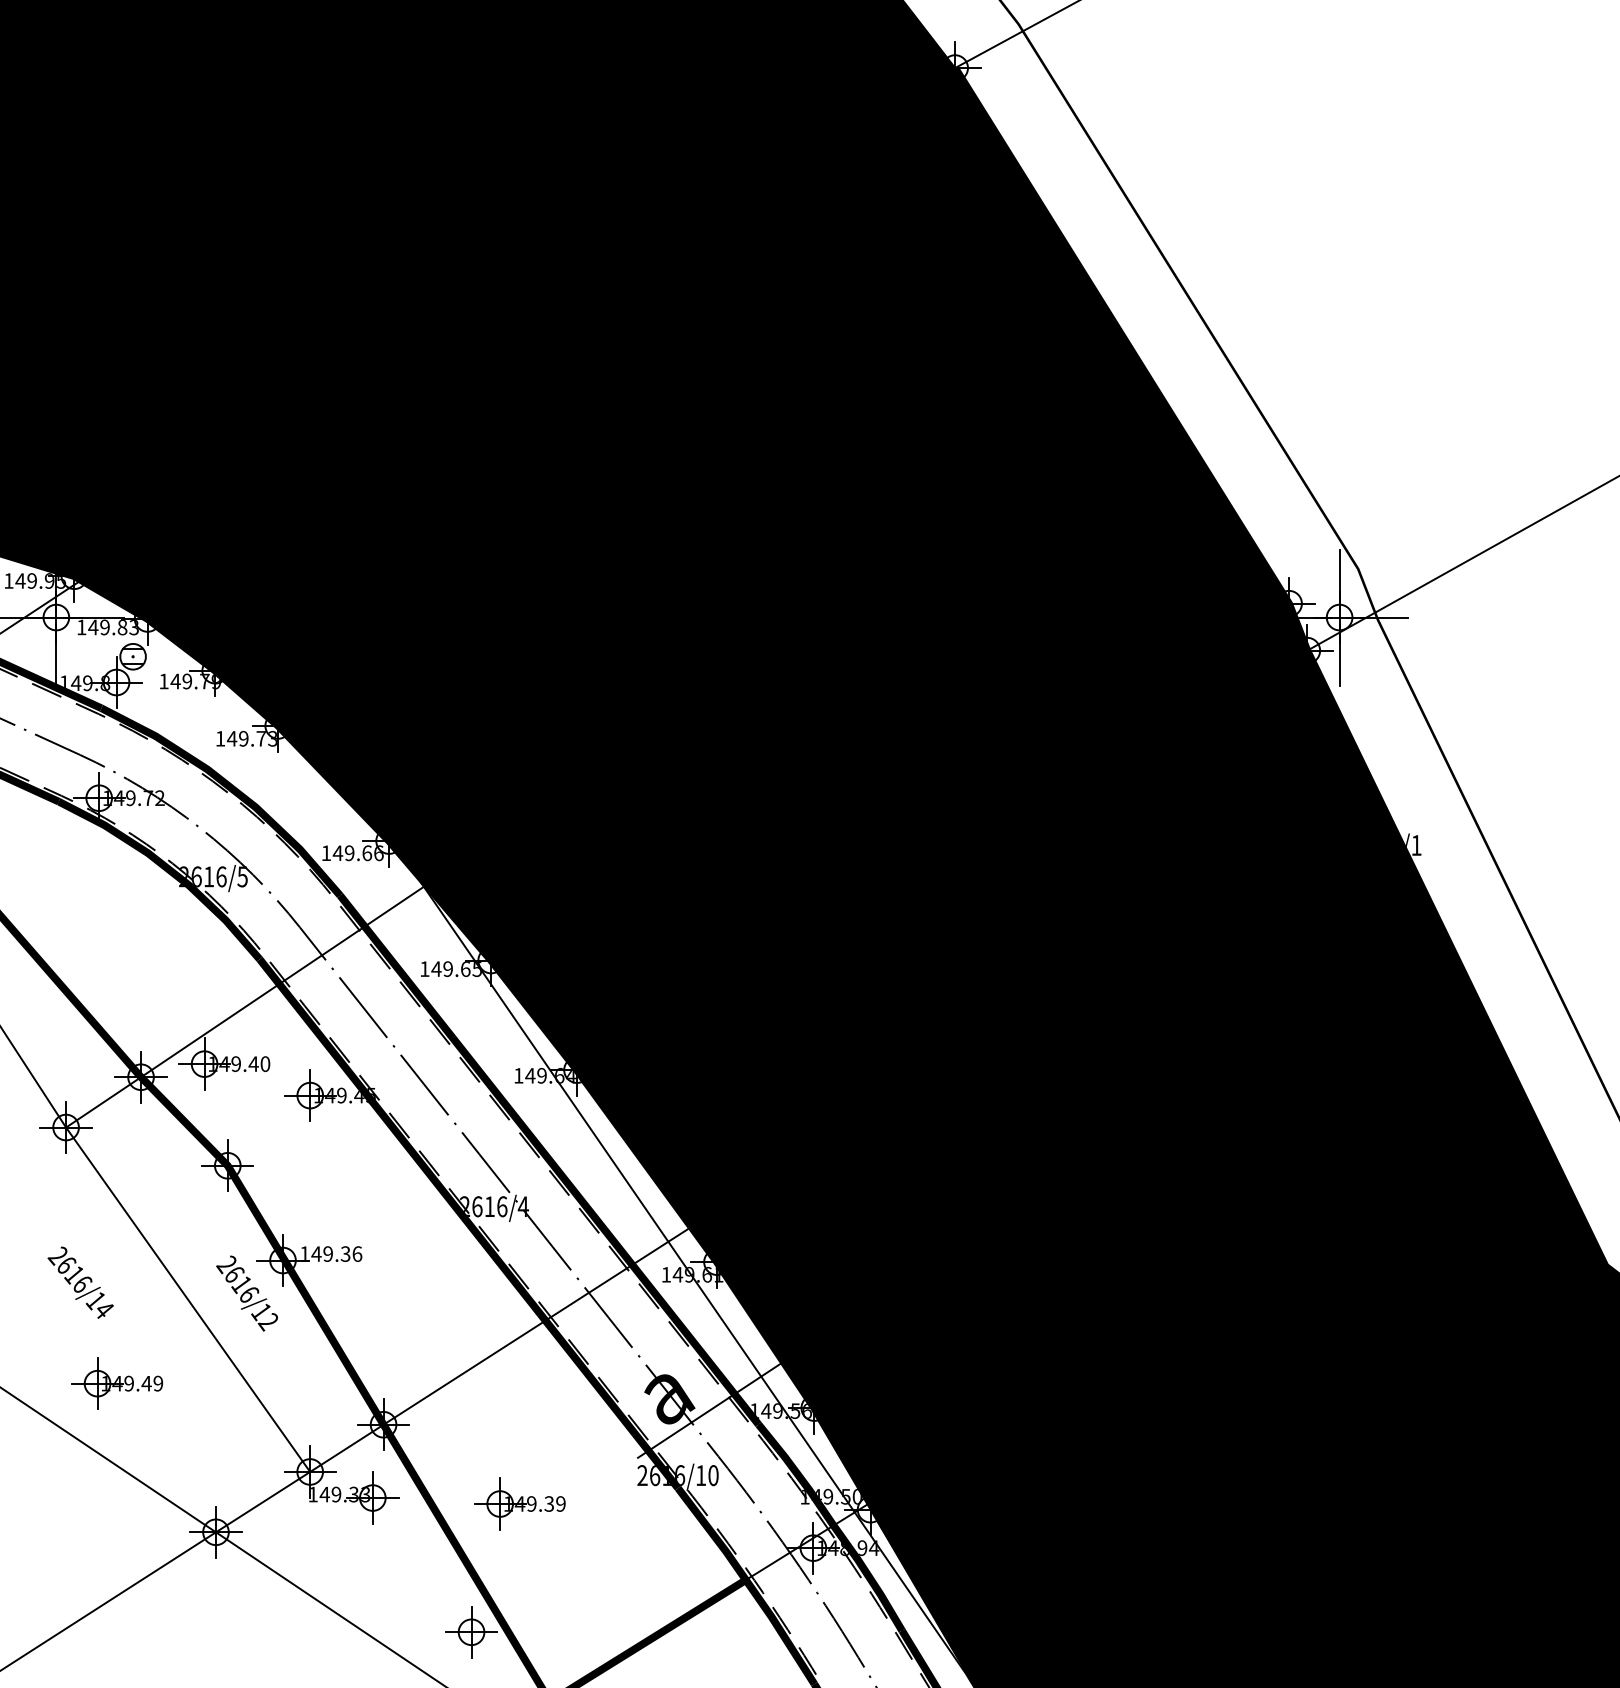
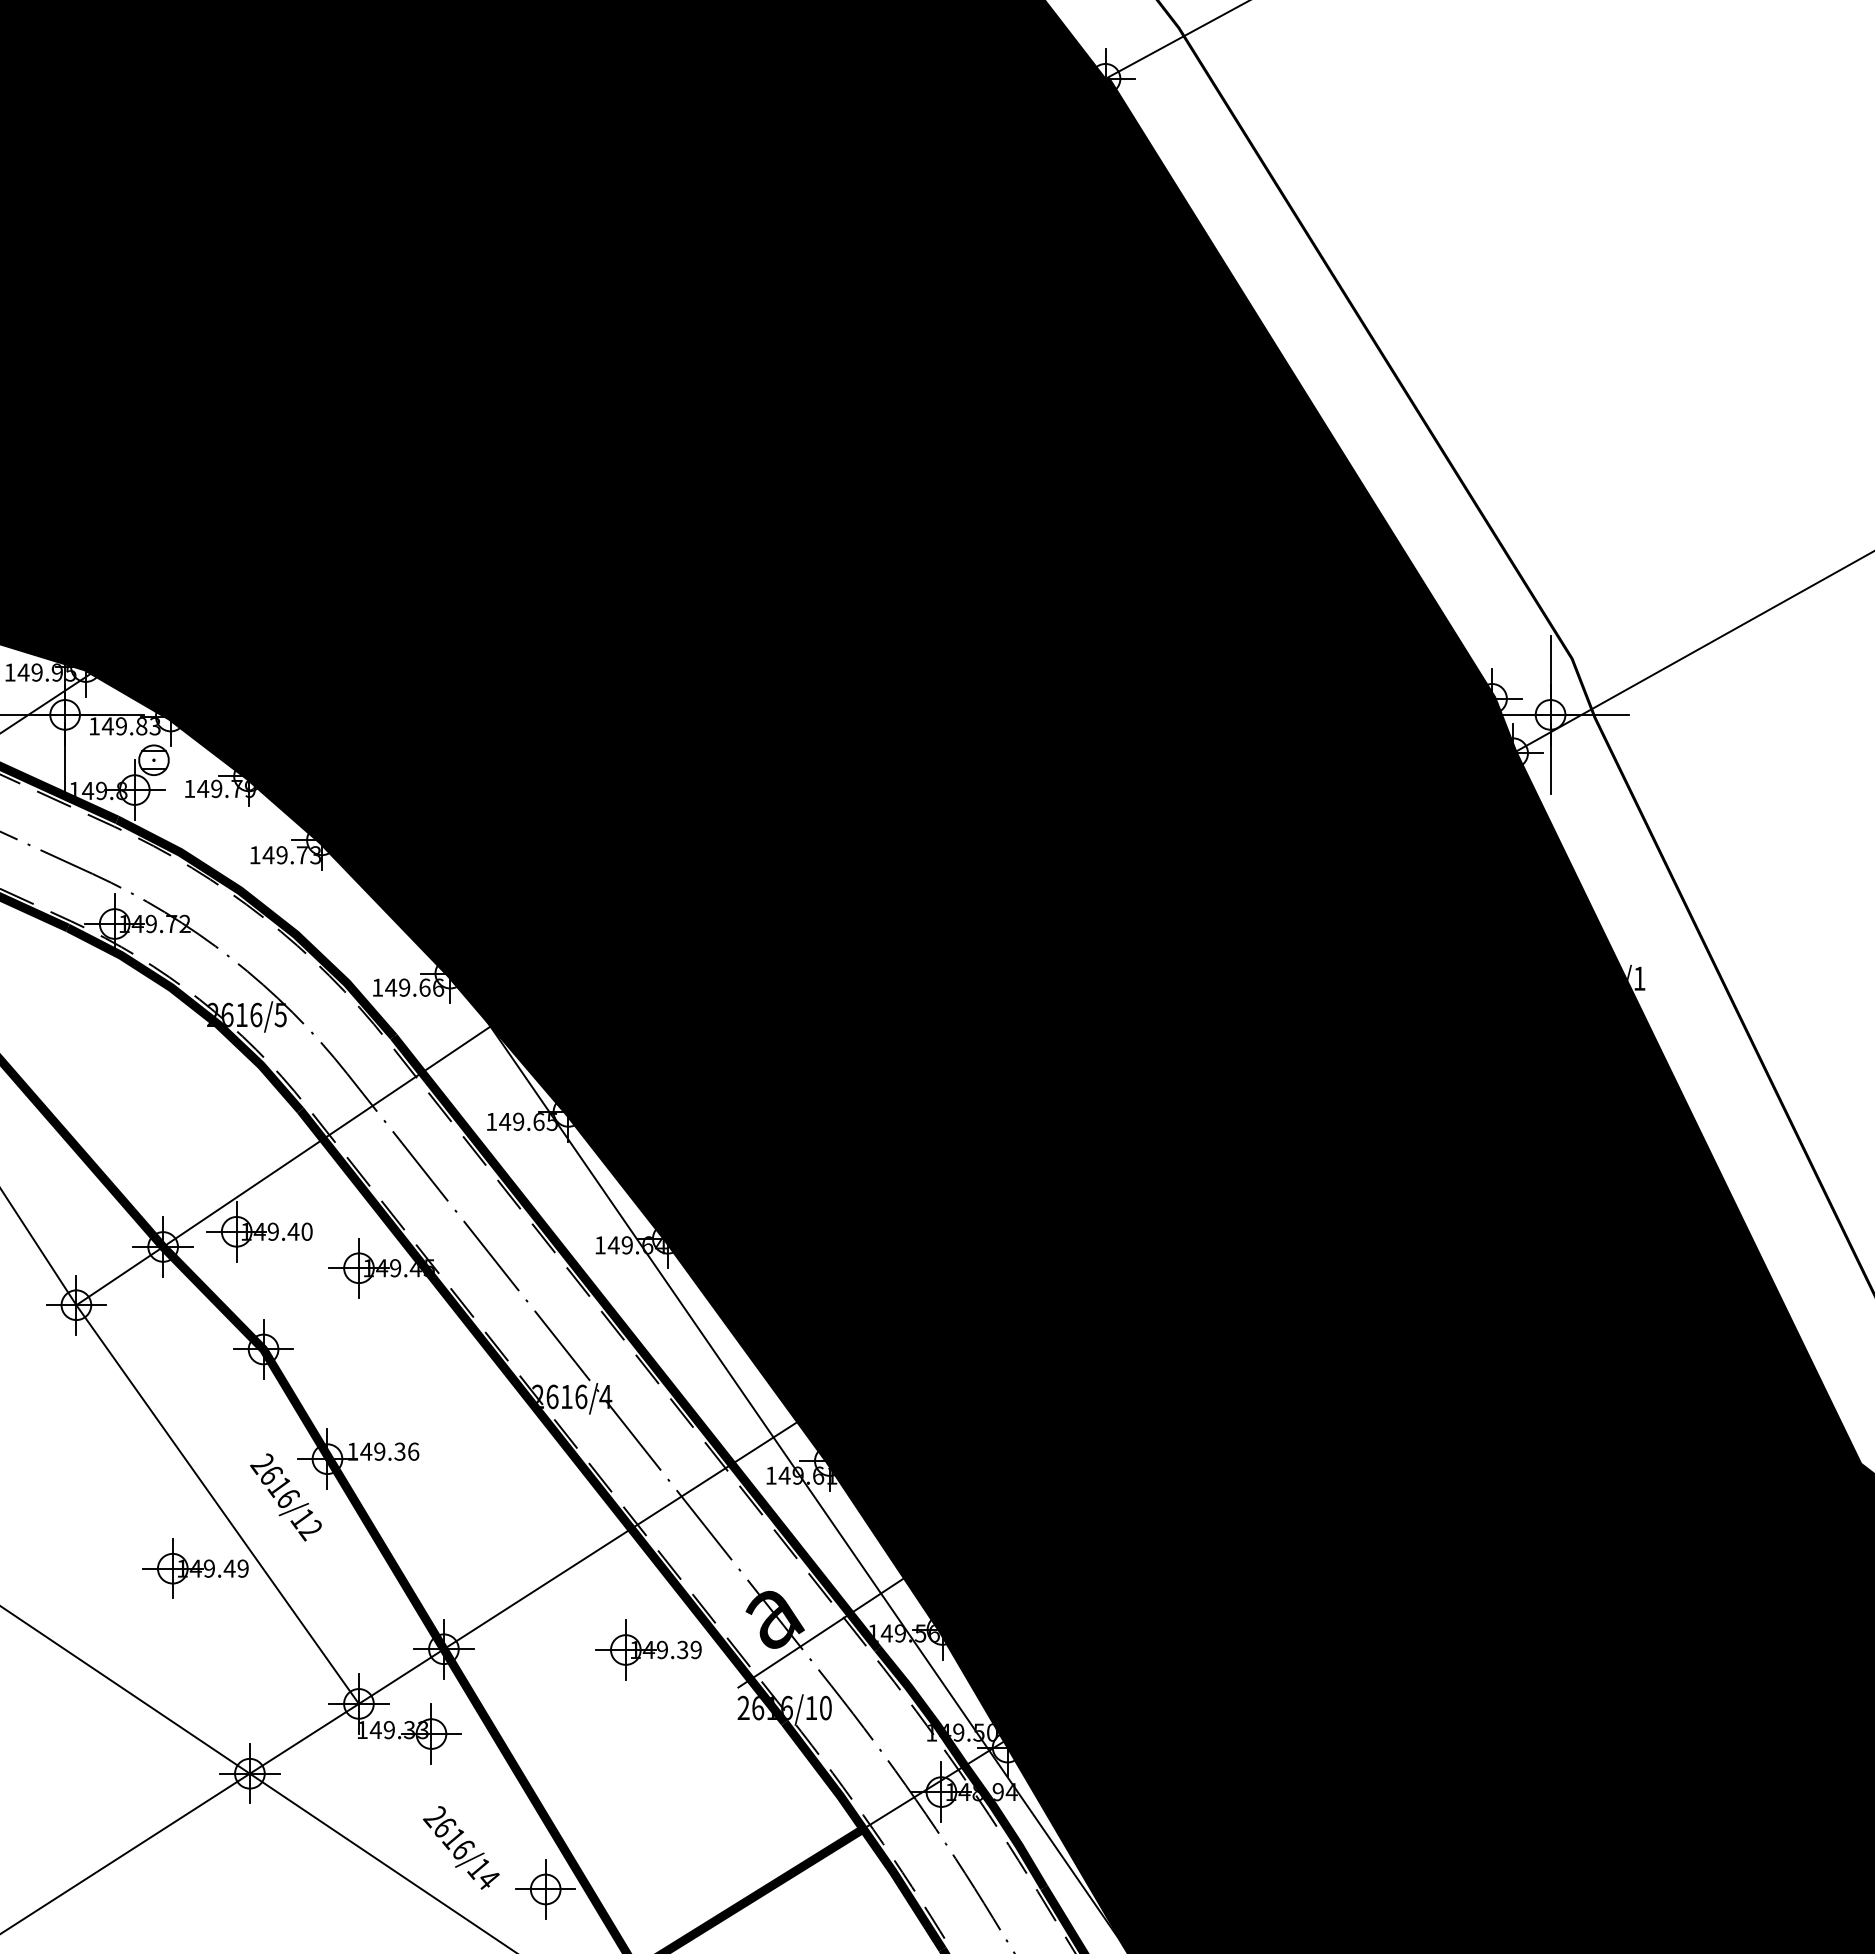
text: (80, 1282) -> (460, 1847), moved
part: (117, 1383) -> (195, 1568), moved
part: (519, 1503) -> (648, 1649), moved

